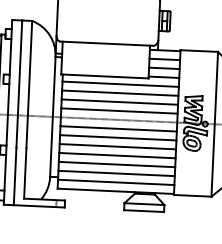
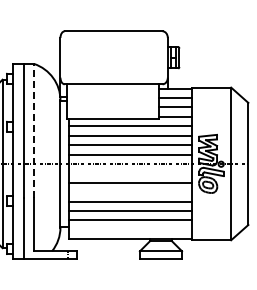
line: (29, 84) -> (34, 130), solid -> dashed
line: (117, 128) -> (129, 173), removed
line: (117, 146) -> (129, 192), removed
line: (115, 182) -> (129, 229), removed

